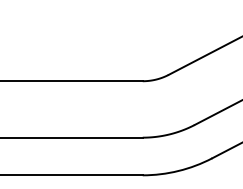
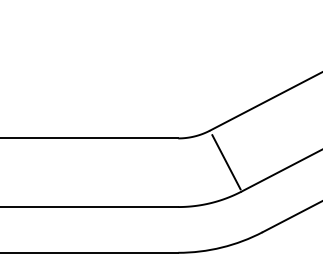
line: (182, 101) -> (226, 162), added

